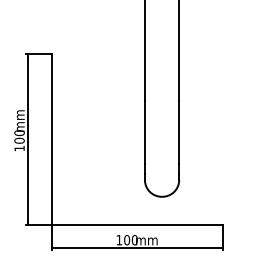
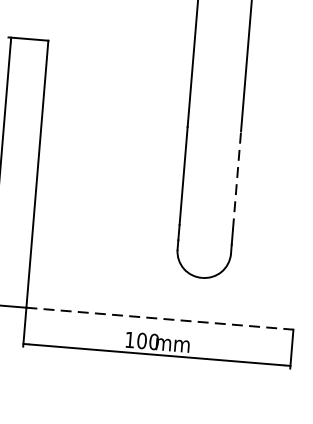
line: (179, 132) -> (237, 179), solid -> dashed
line: (137, 225) -> (160, 319), solid -> dashed

